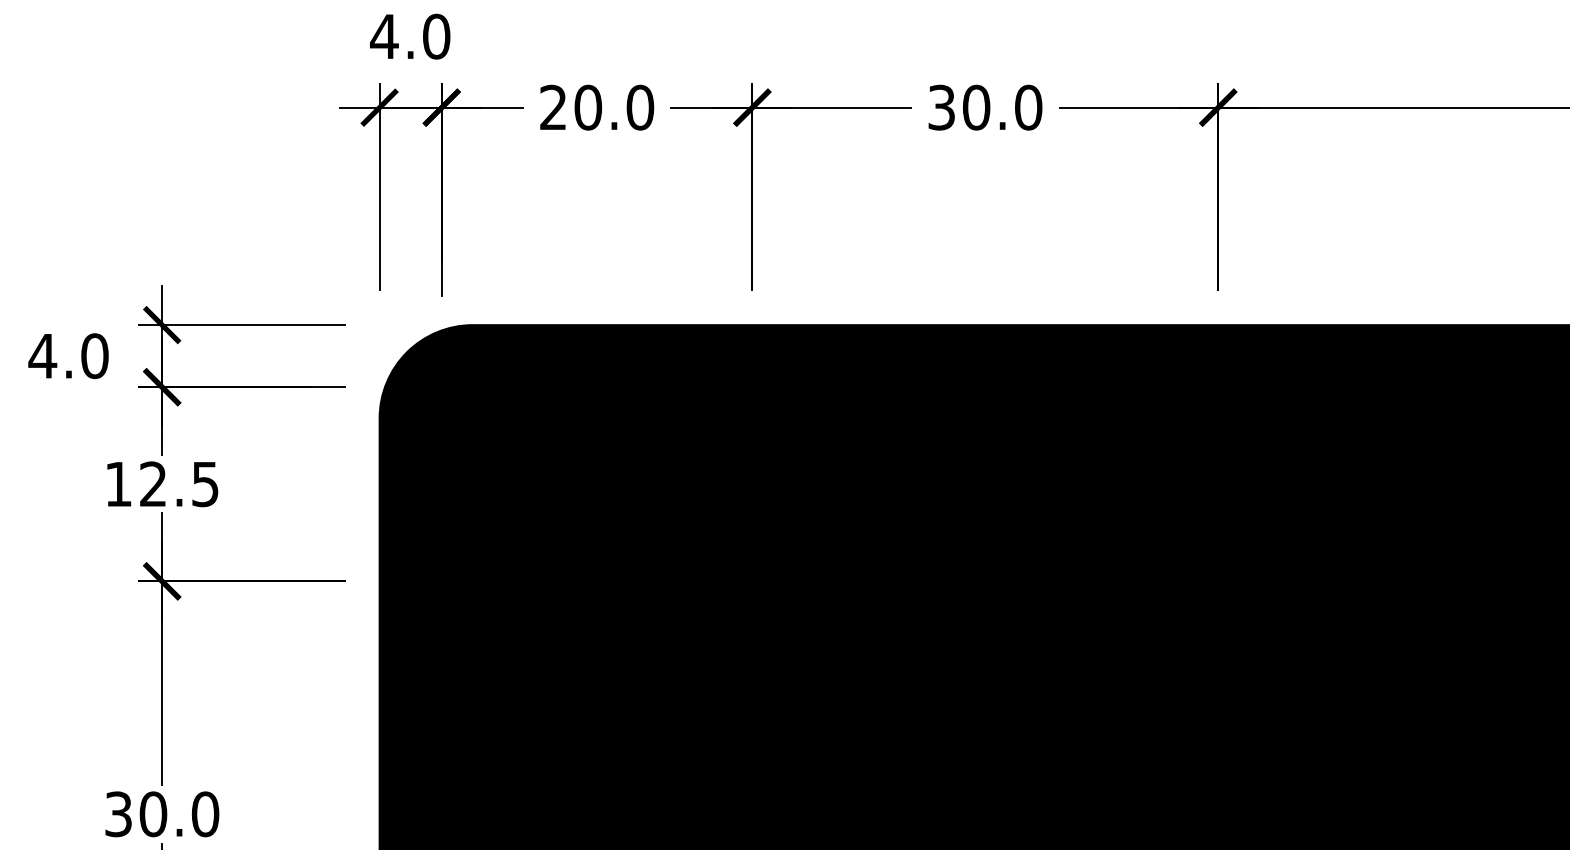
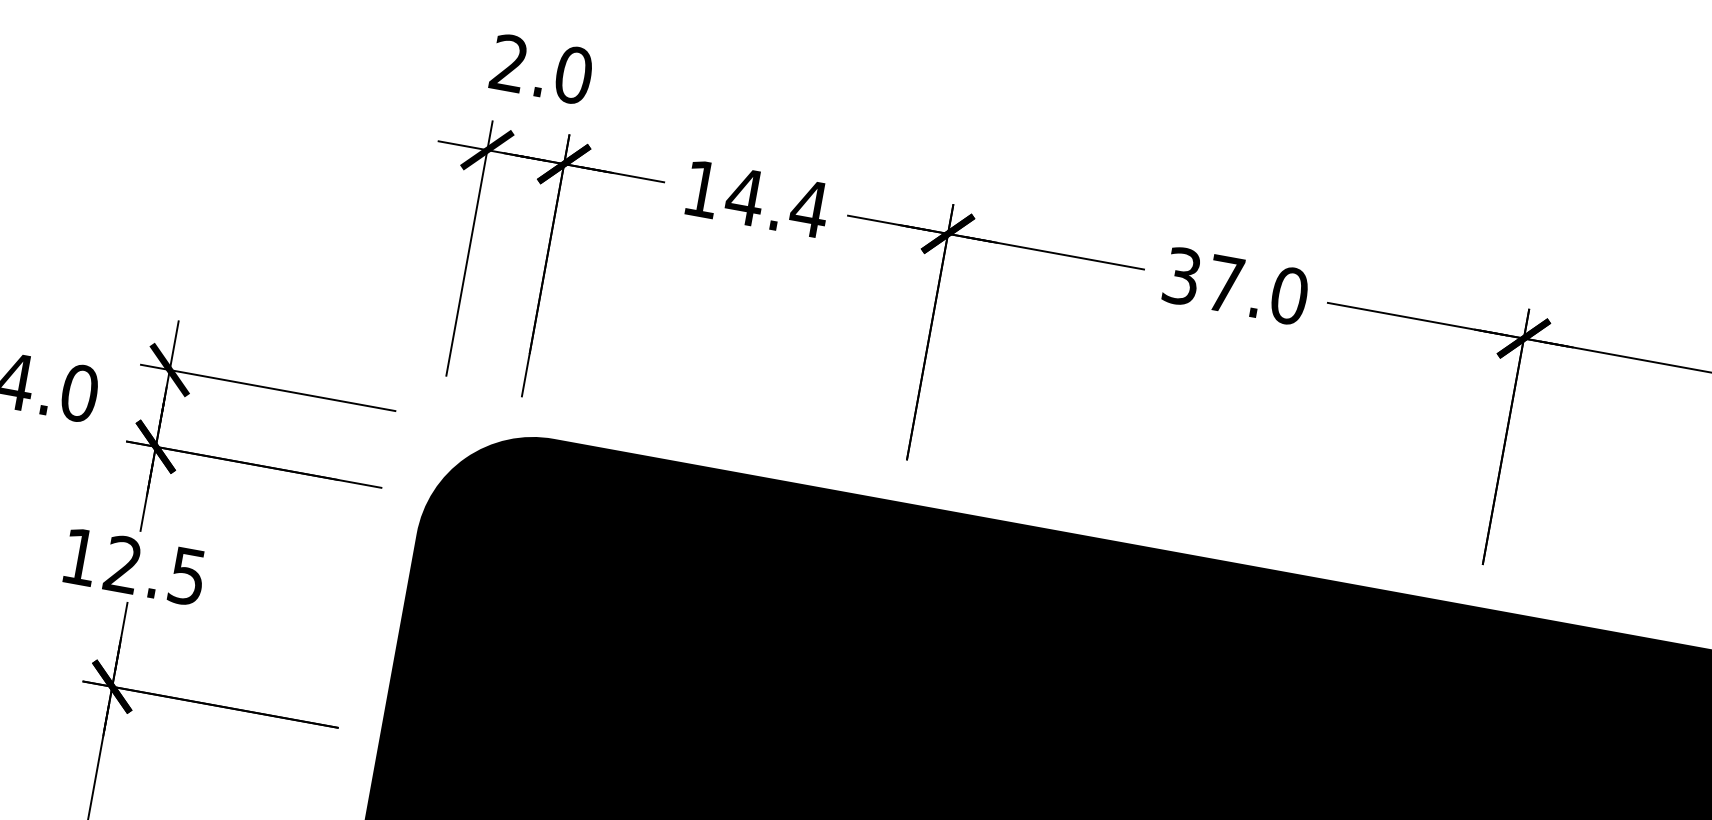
text: (384, 35) -> (509, 62), 4.0 -> 2.0
text: (597, 107) -> (756, 198), 20.0 -> 14.4
text: (976, 107) -> (1225, 284), 30.0 -> 37.0

